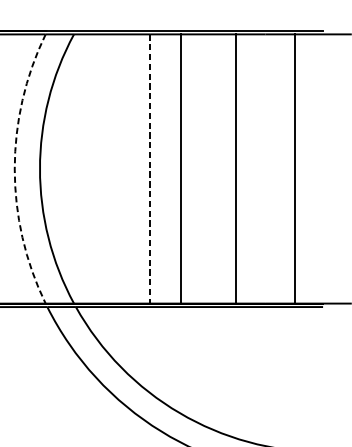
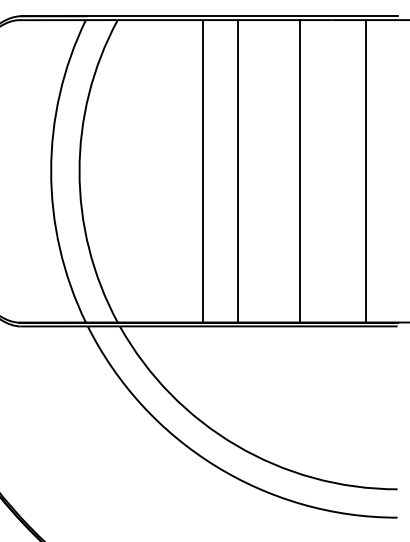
arc: (15, 169) -> (51, 171), dashed -> solid
line: (150, 169) -> (203, 171), dashed -> solid

